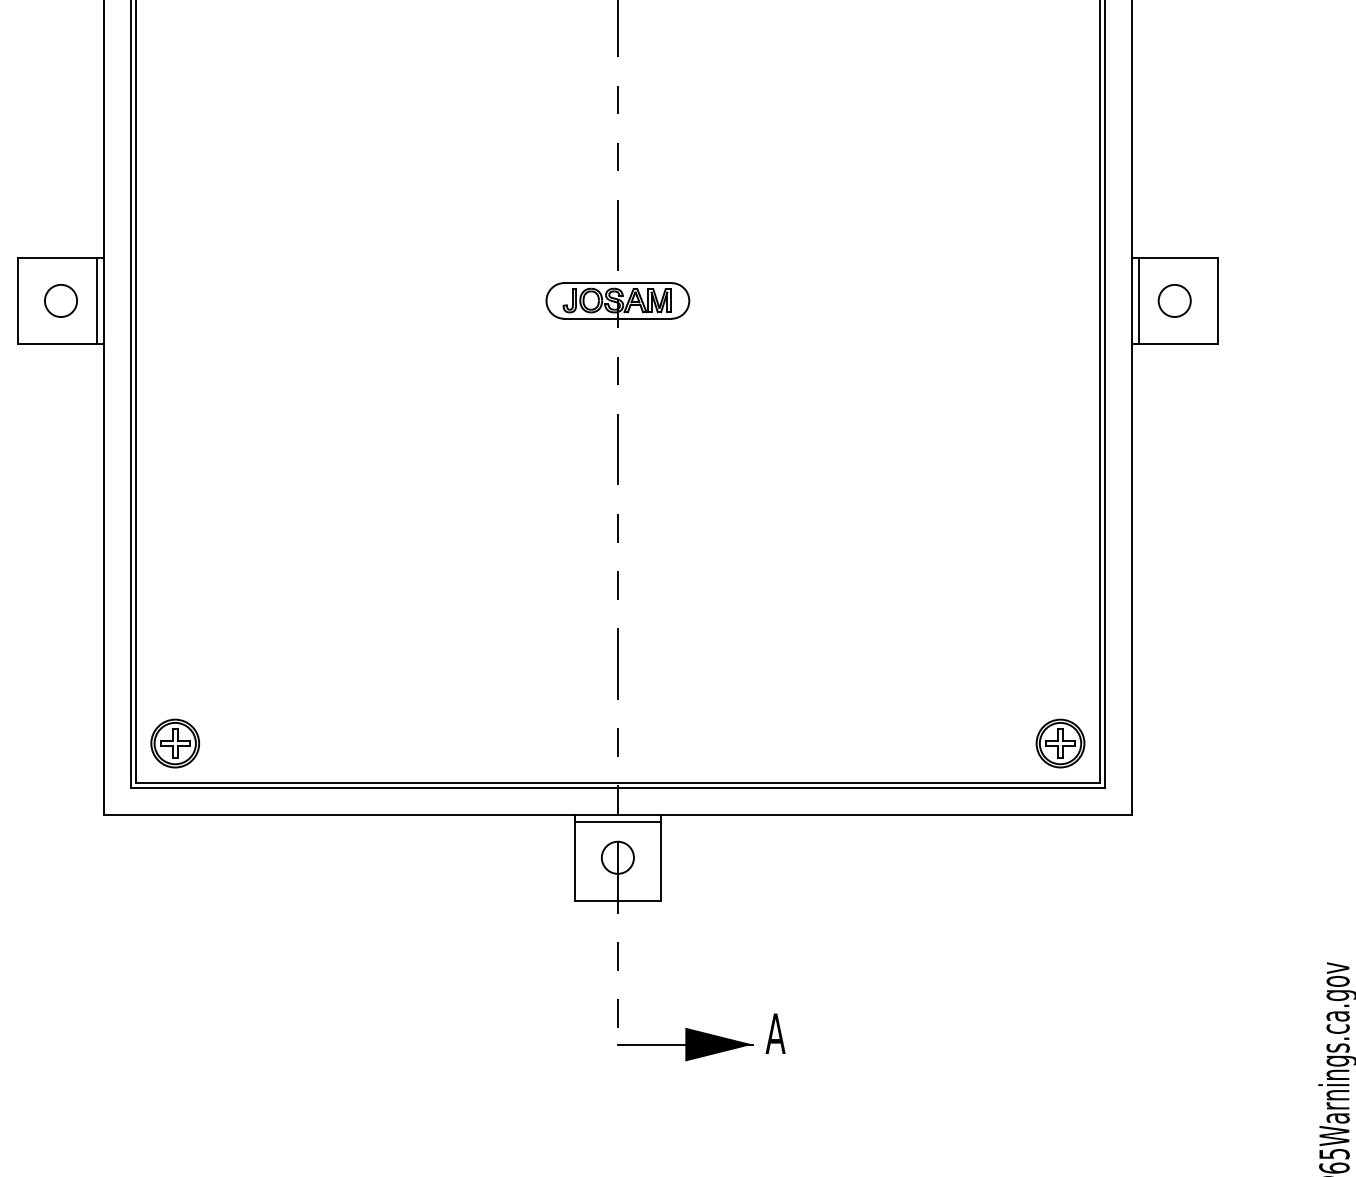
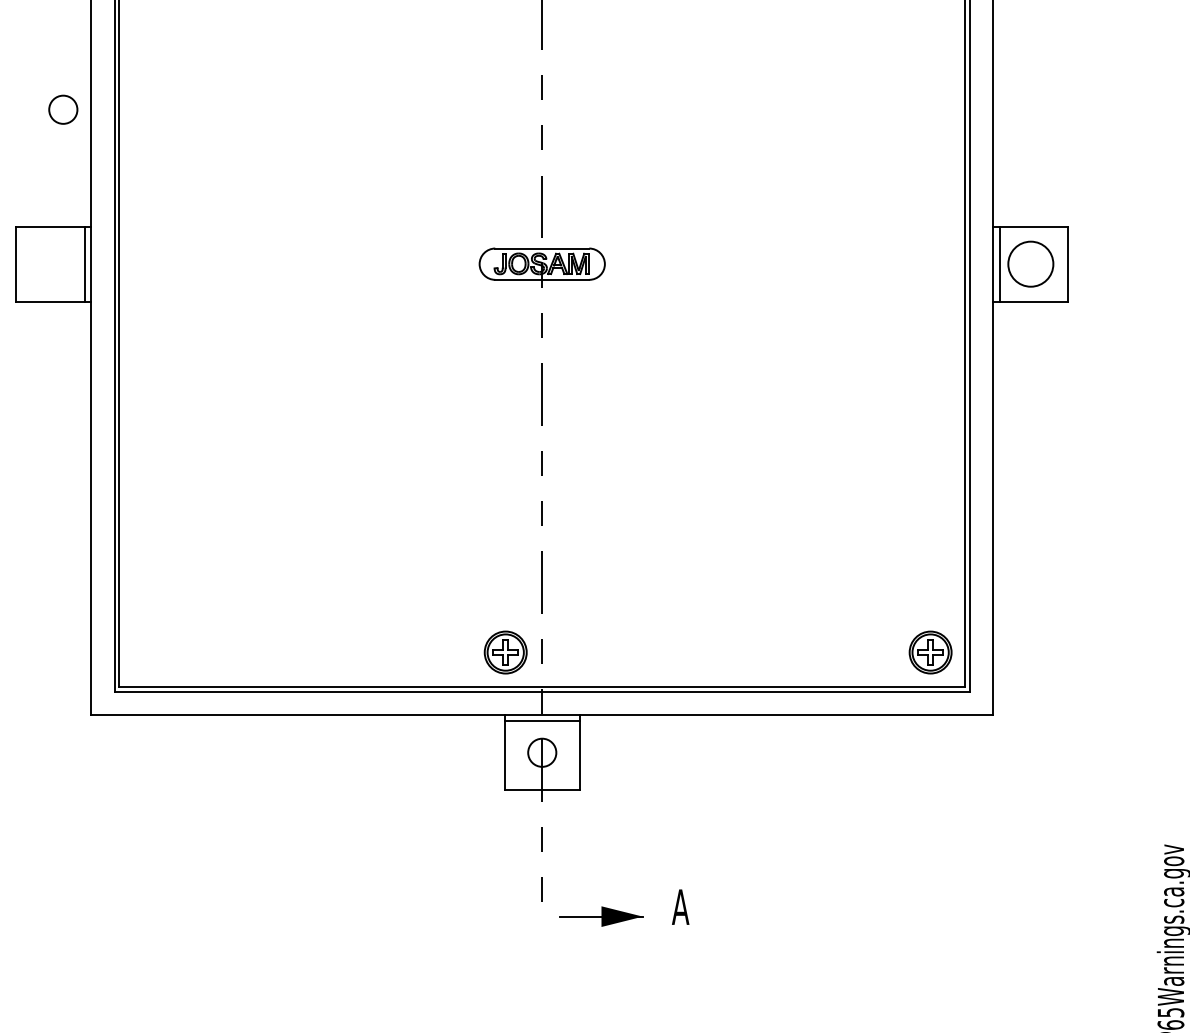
circle: (60, 300) -> (62, 109), moved
circle: (1174, 300) -> (1030, 263), size x1.6
part: (175, 743) -> (505, 652), moved
part: (685, 1044) -> (601, 916), size x0.7

